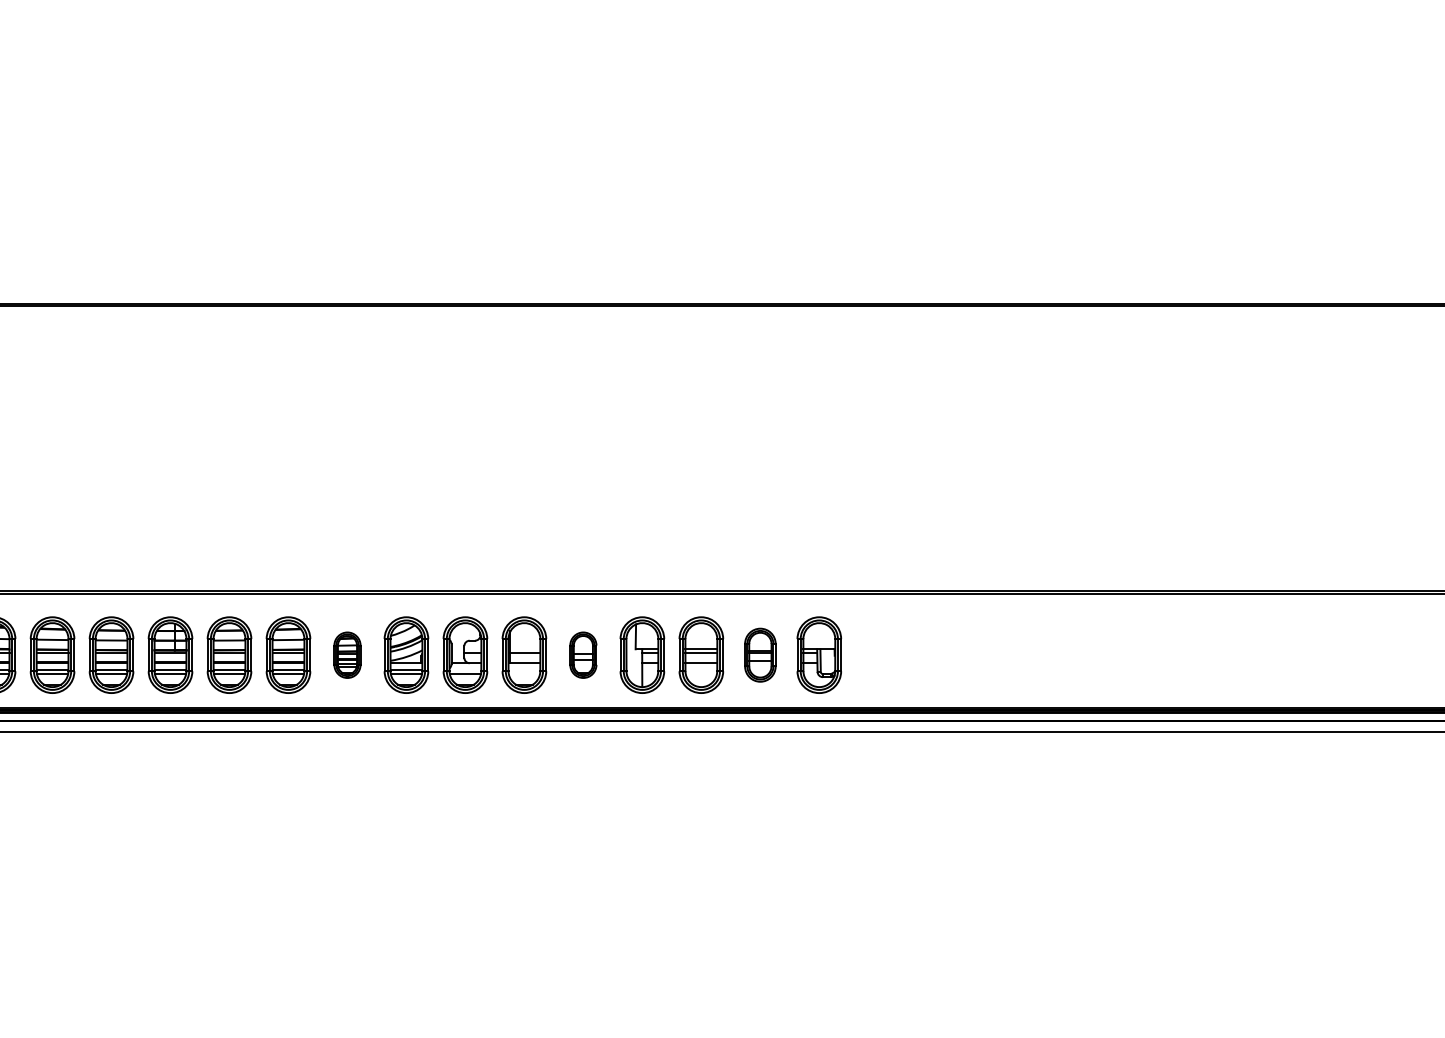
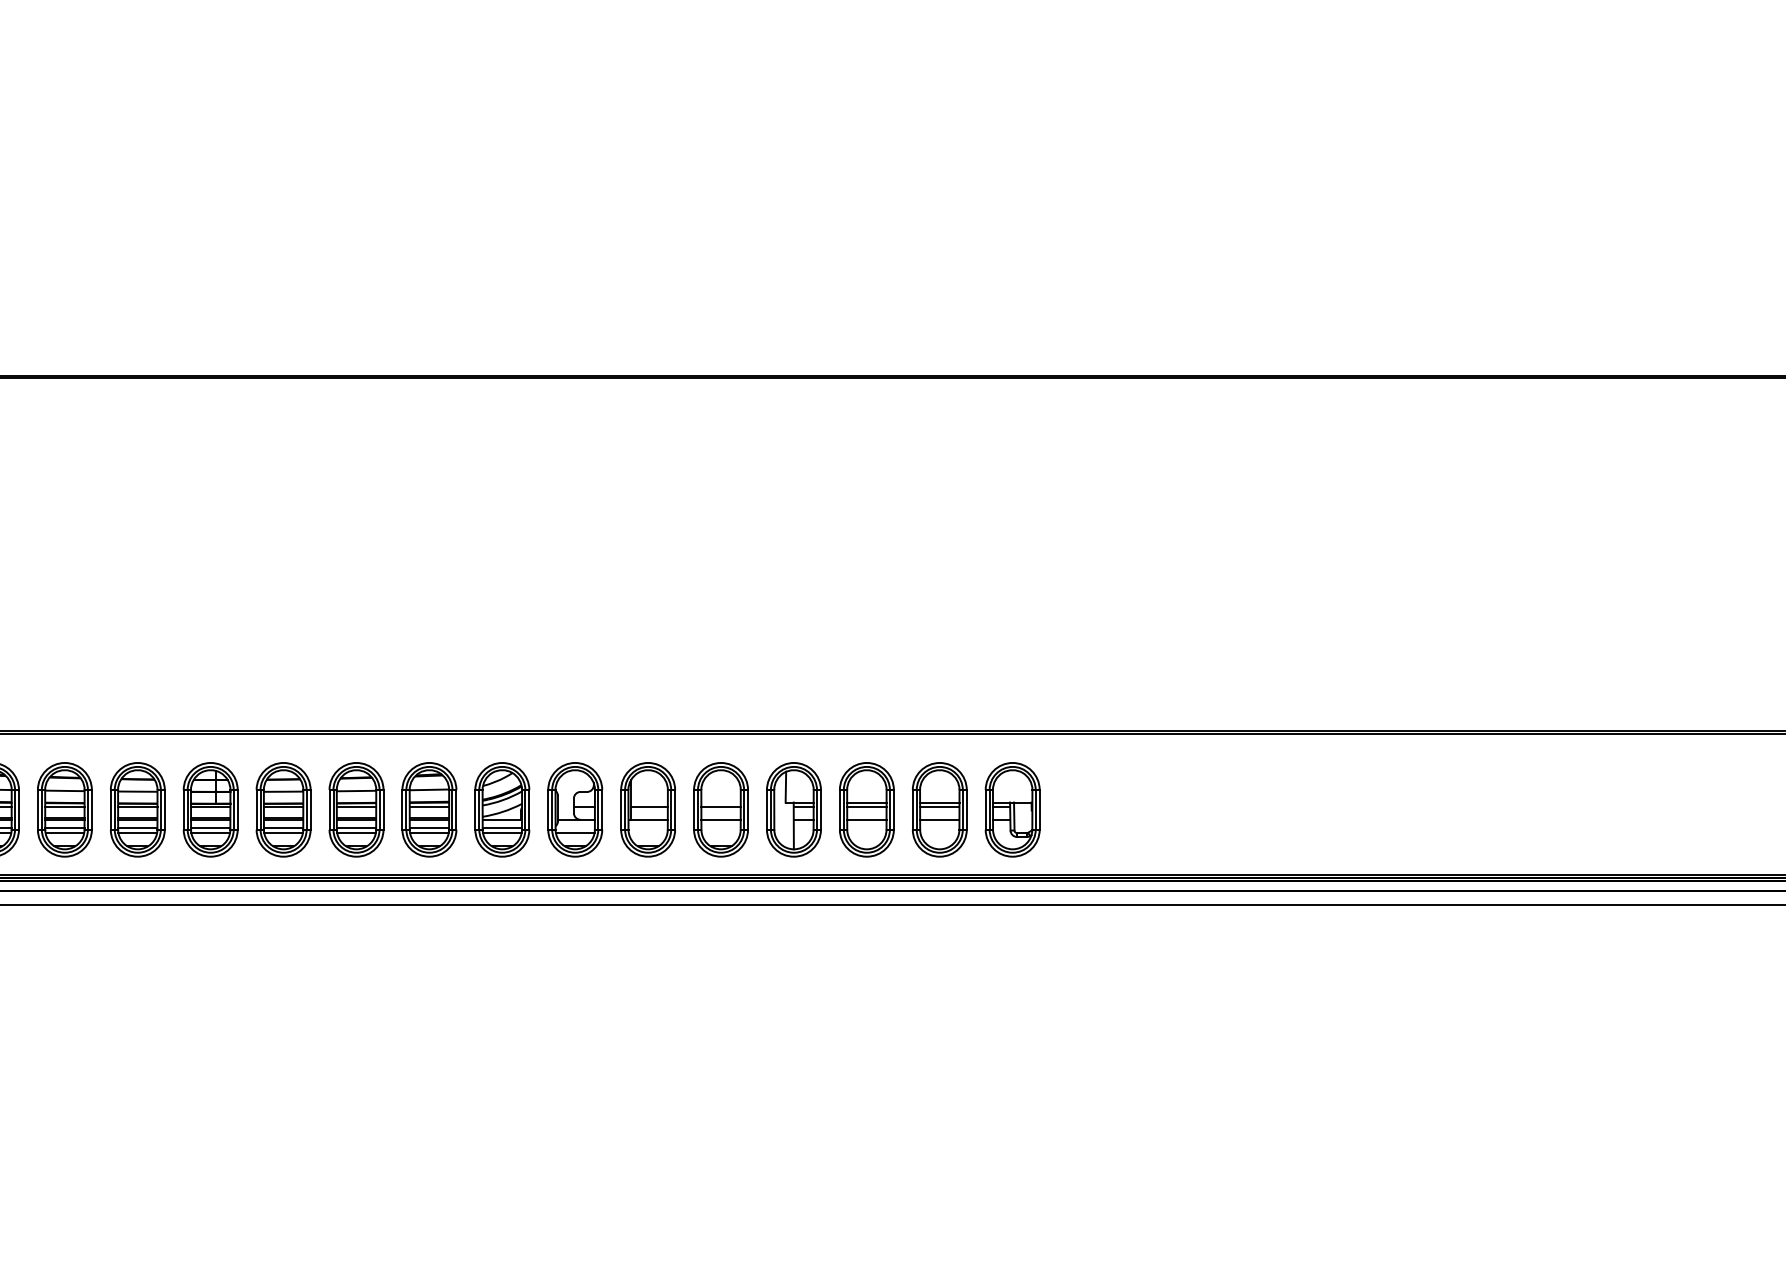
part: (347, 654) -> (429, 809), size x1.67
part: (582, 654) -> (720, 809), size x1.67
part: (760, 654) -> (939, 809), size x1.43

